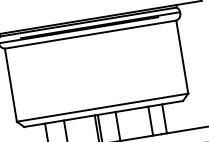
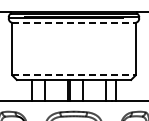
line: (89, 34) -> (73, 22), solid -> dashed
line: (101, 107) -> (73, 75), solid -> dashed

